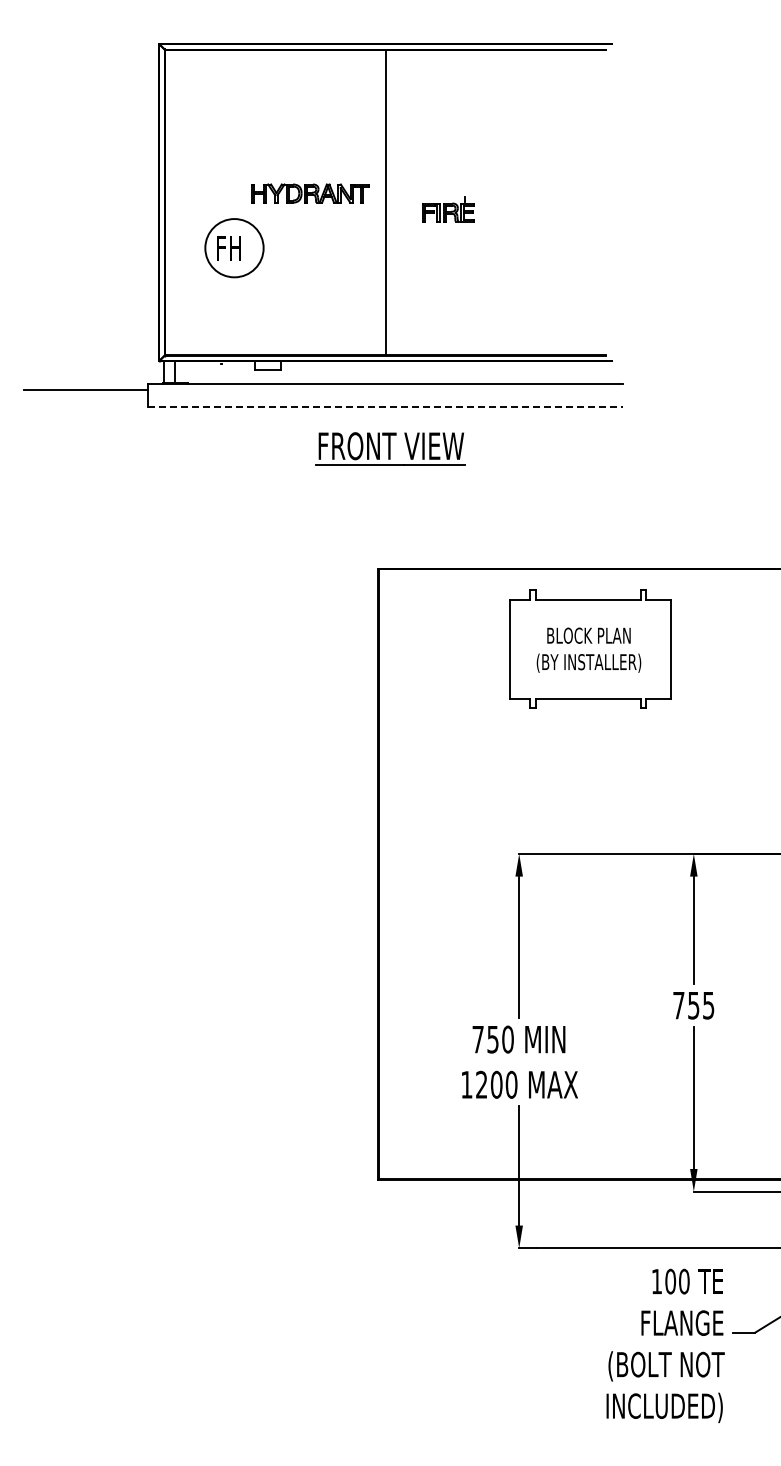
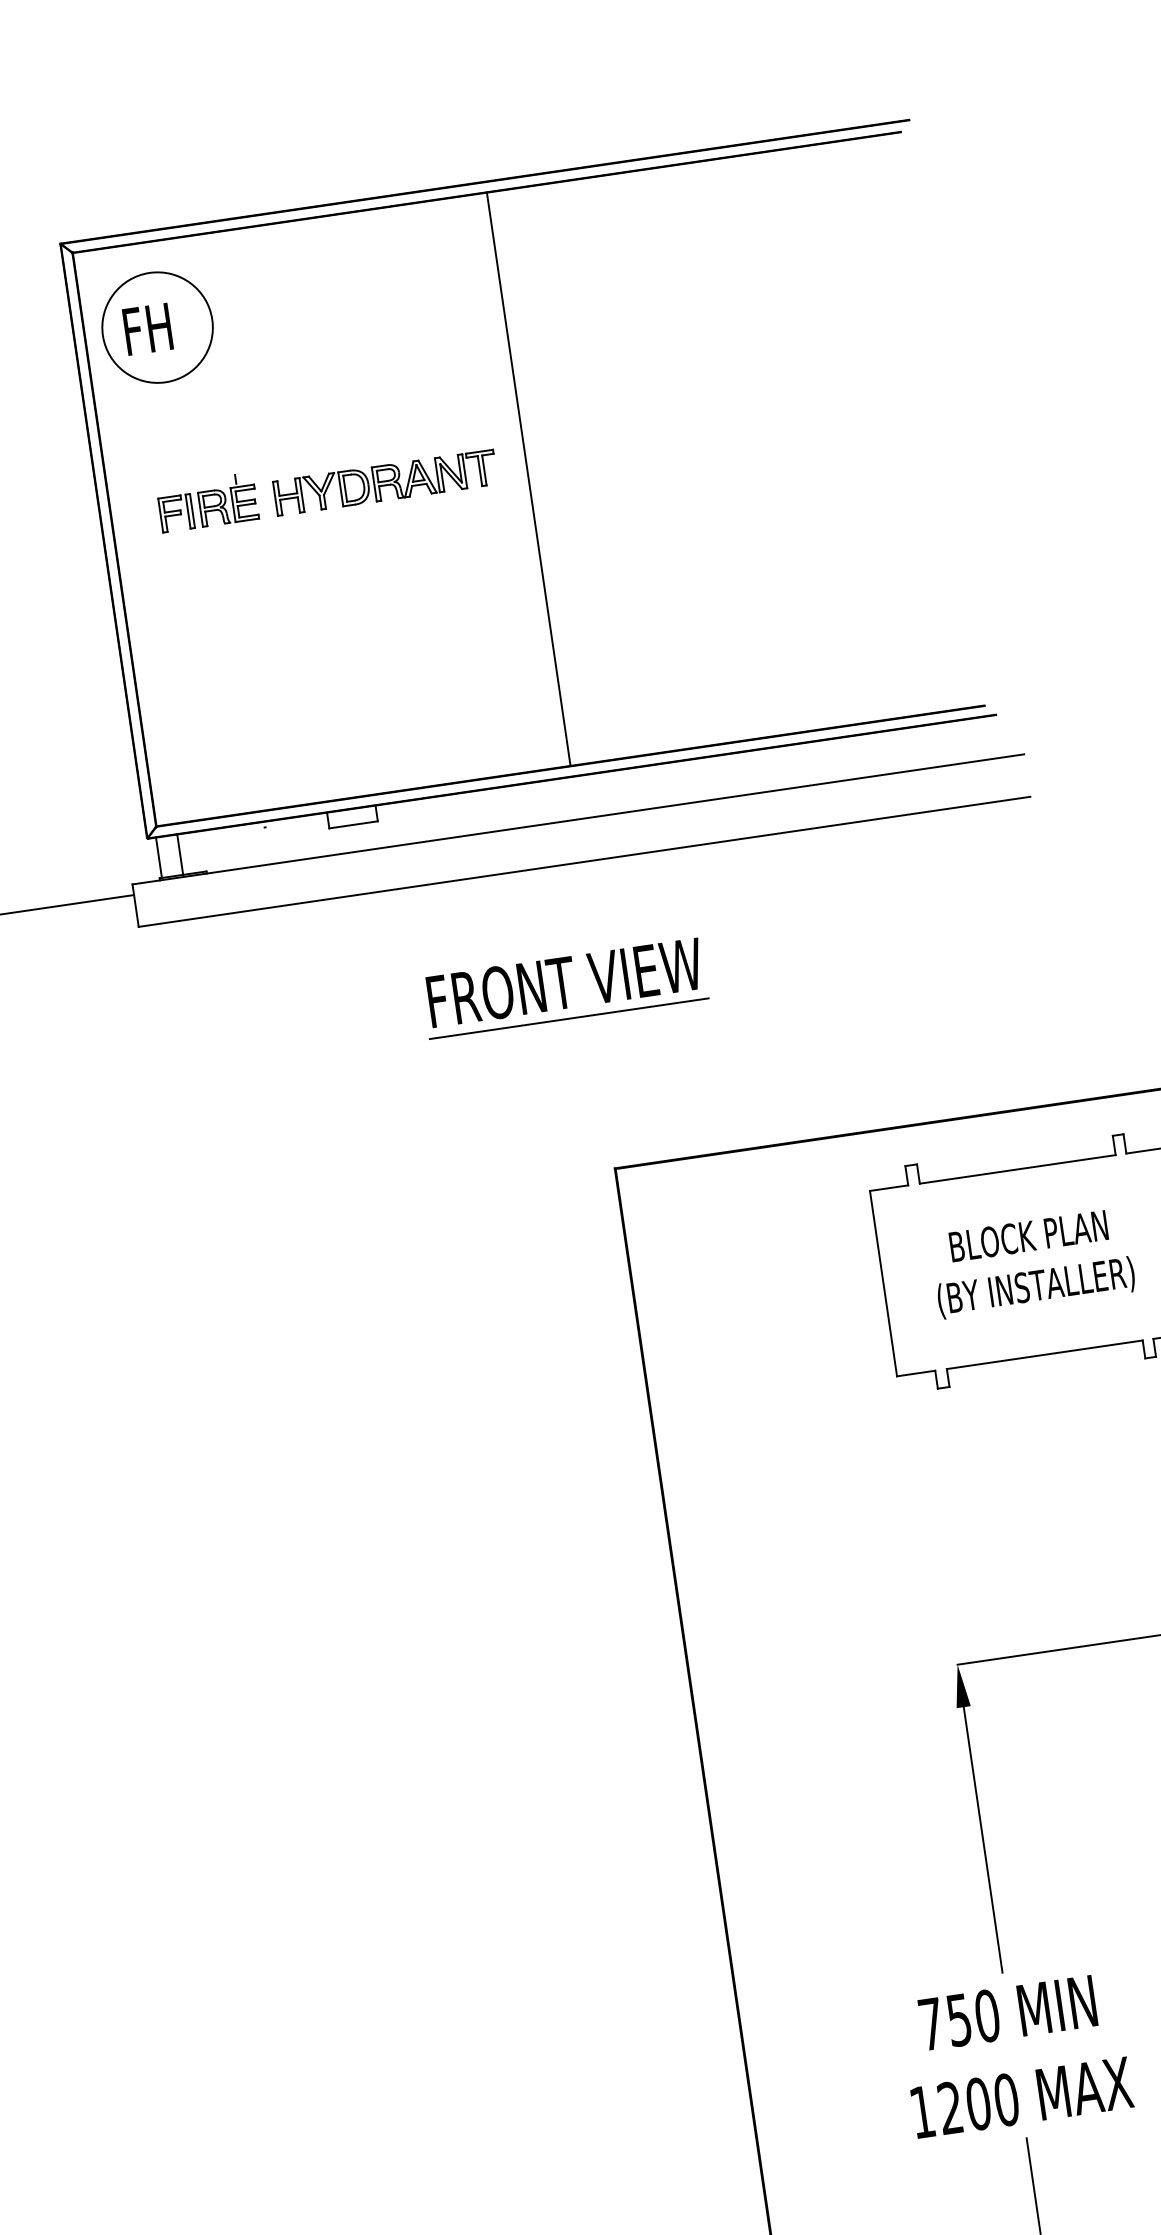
part: (448, 209) -> (208, 502), moved
part: (234, 248) -> (157, 328), moved
line: (385, 406) -> (584, 861), dashed -> solid
part: (390, 448) -> (564, 987), moved

